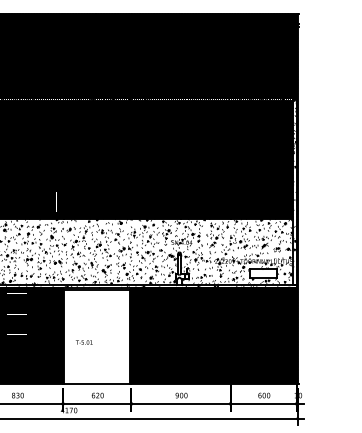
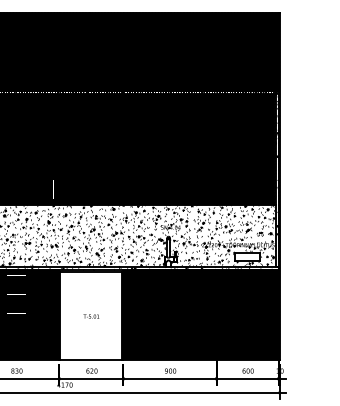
text: (84, 342) -> (91, 316), moved

